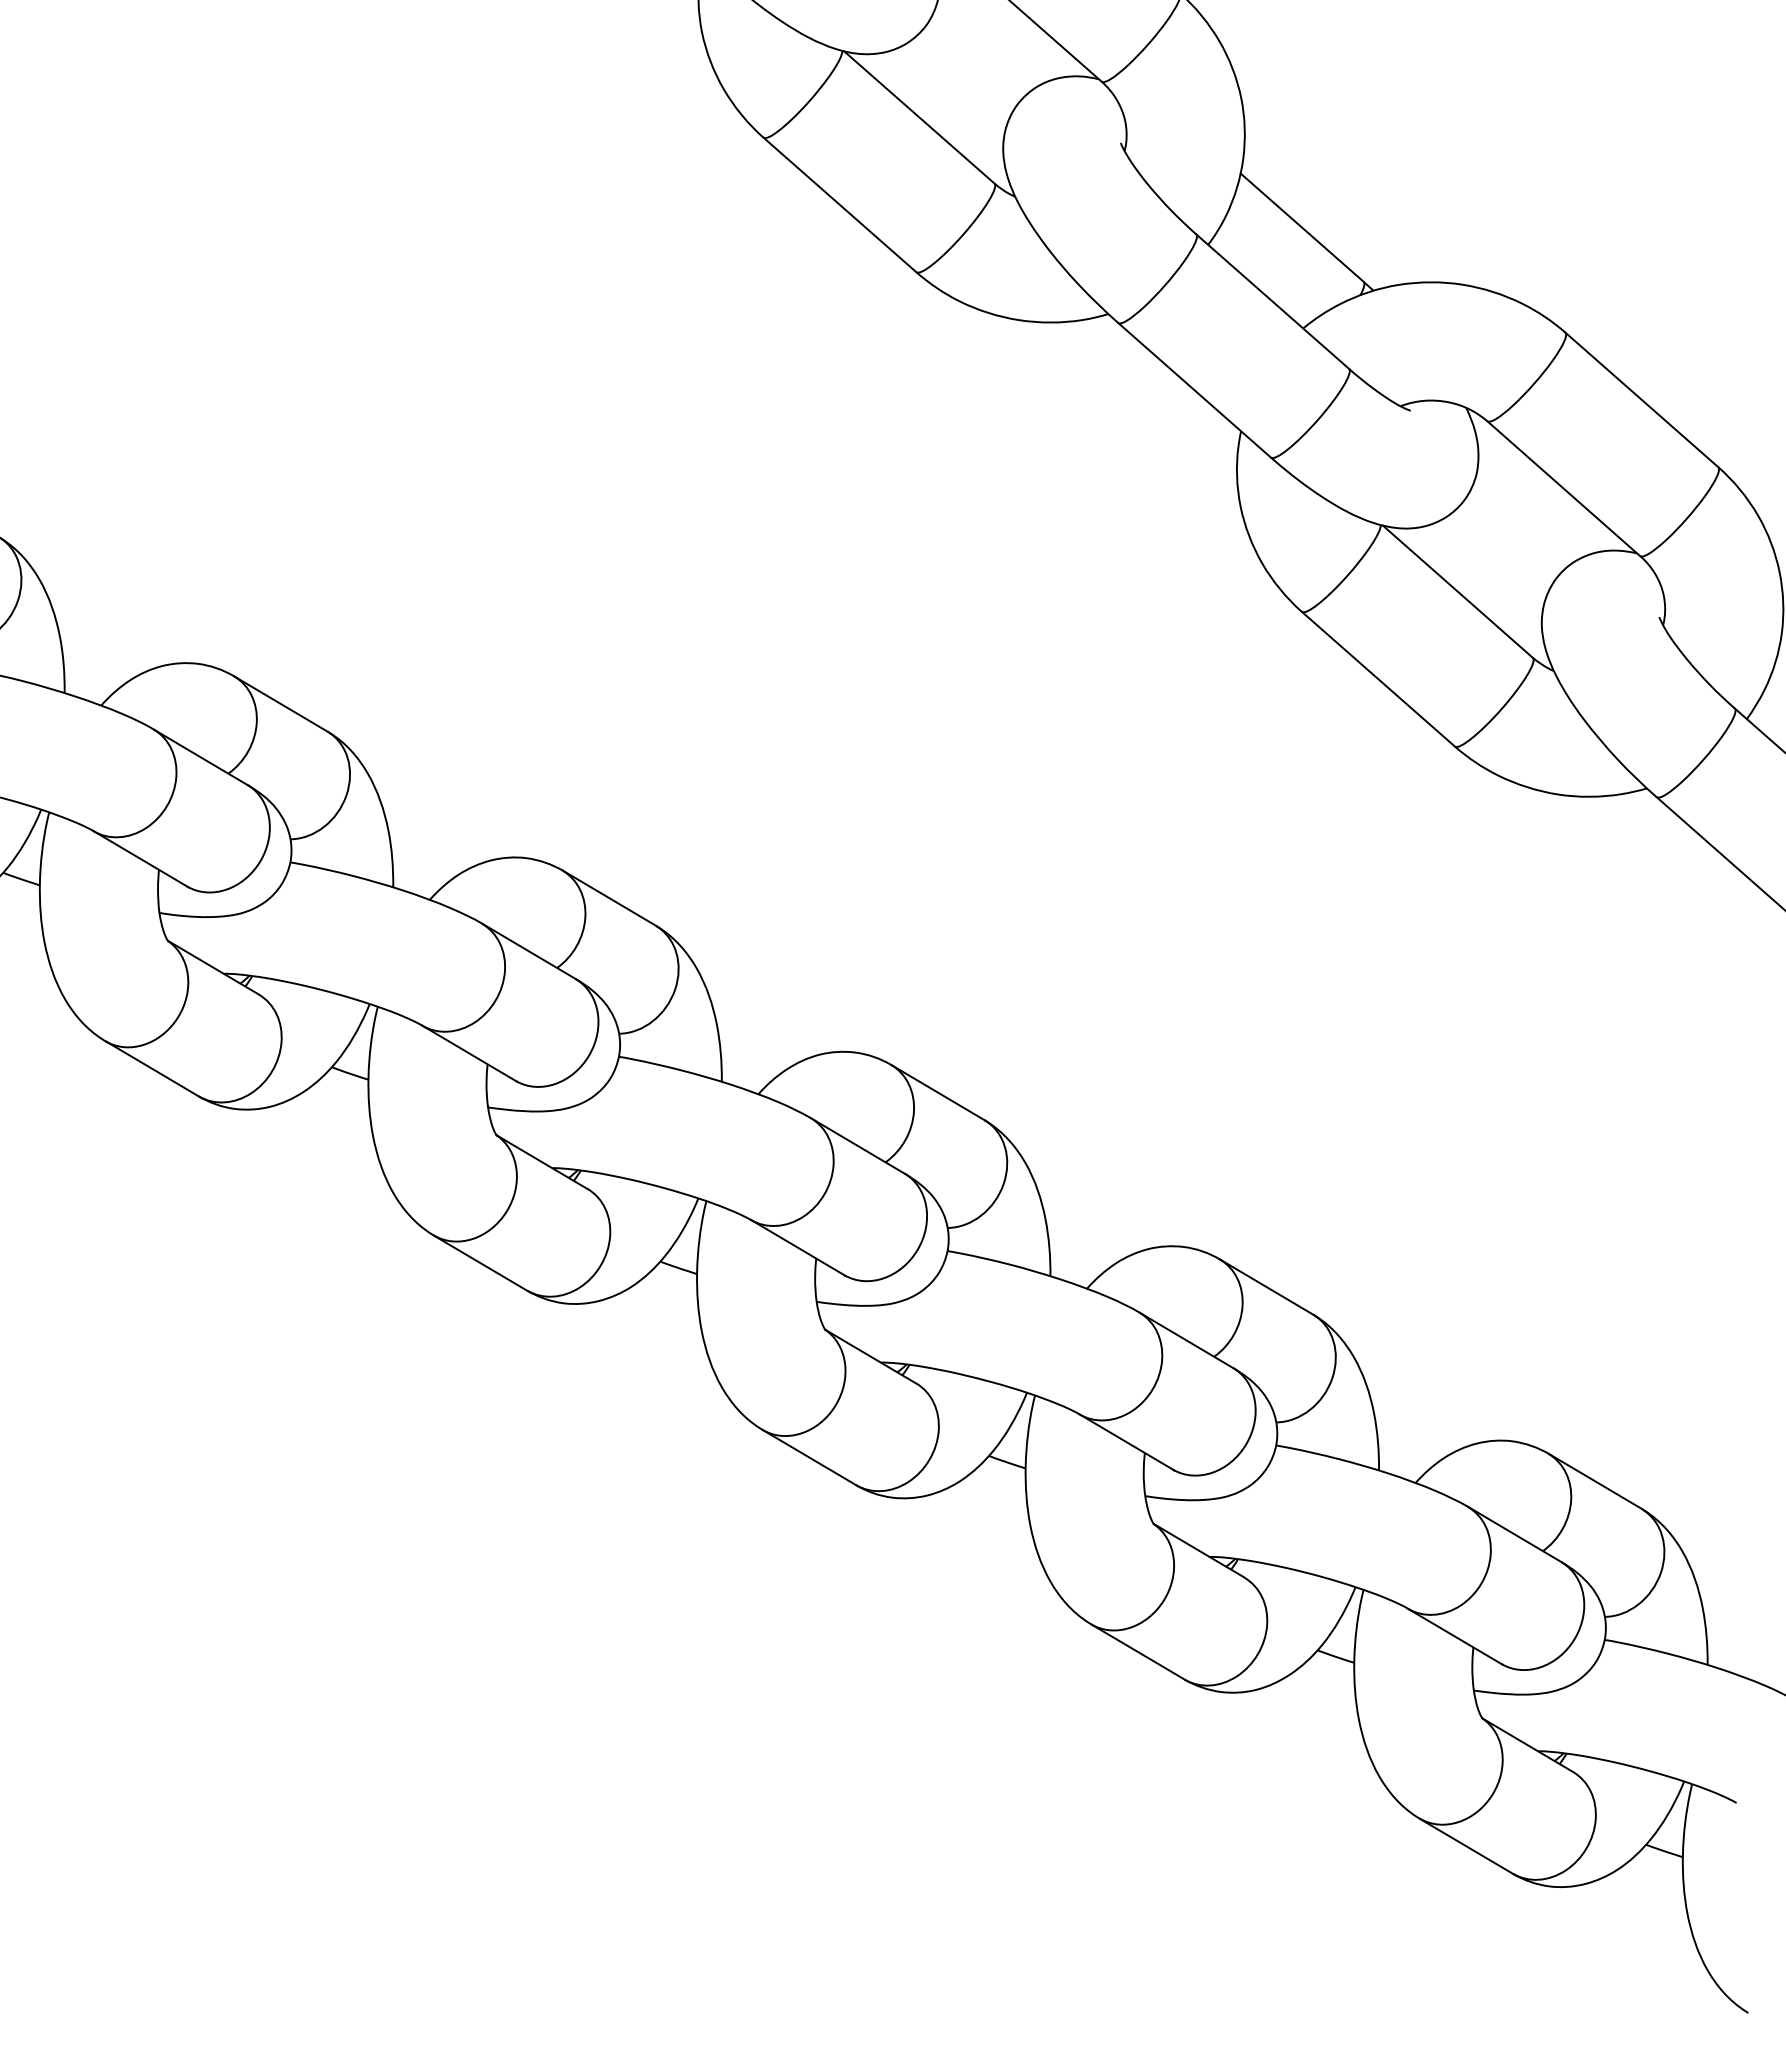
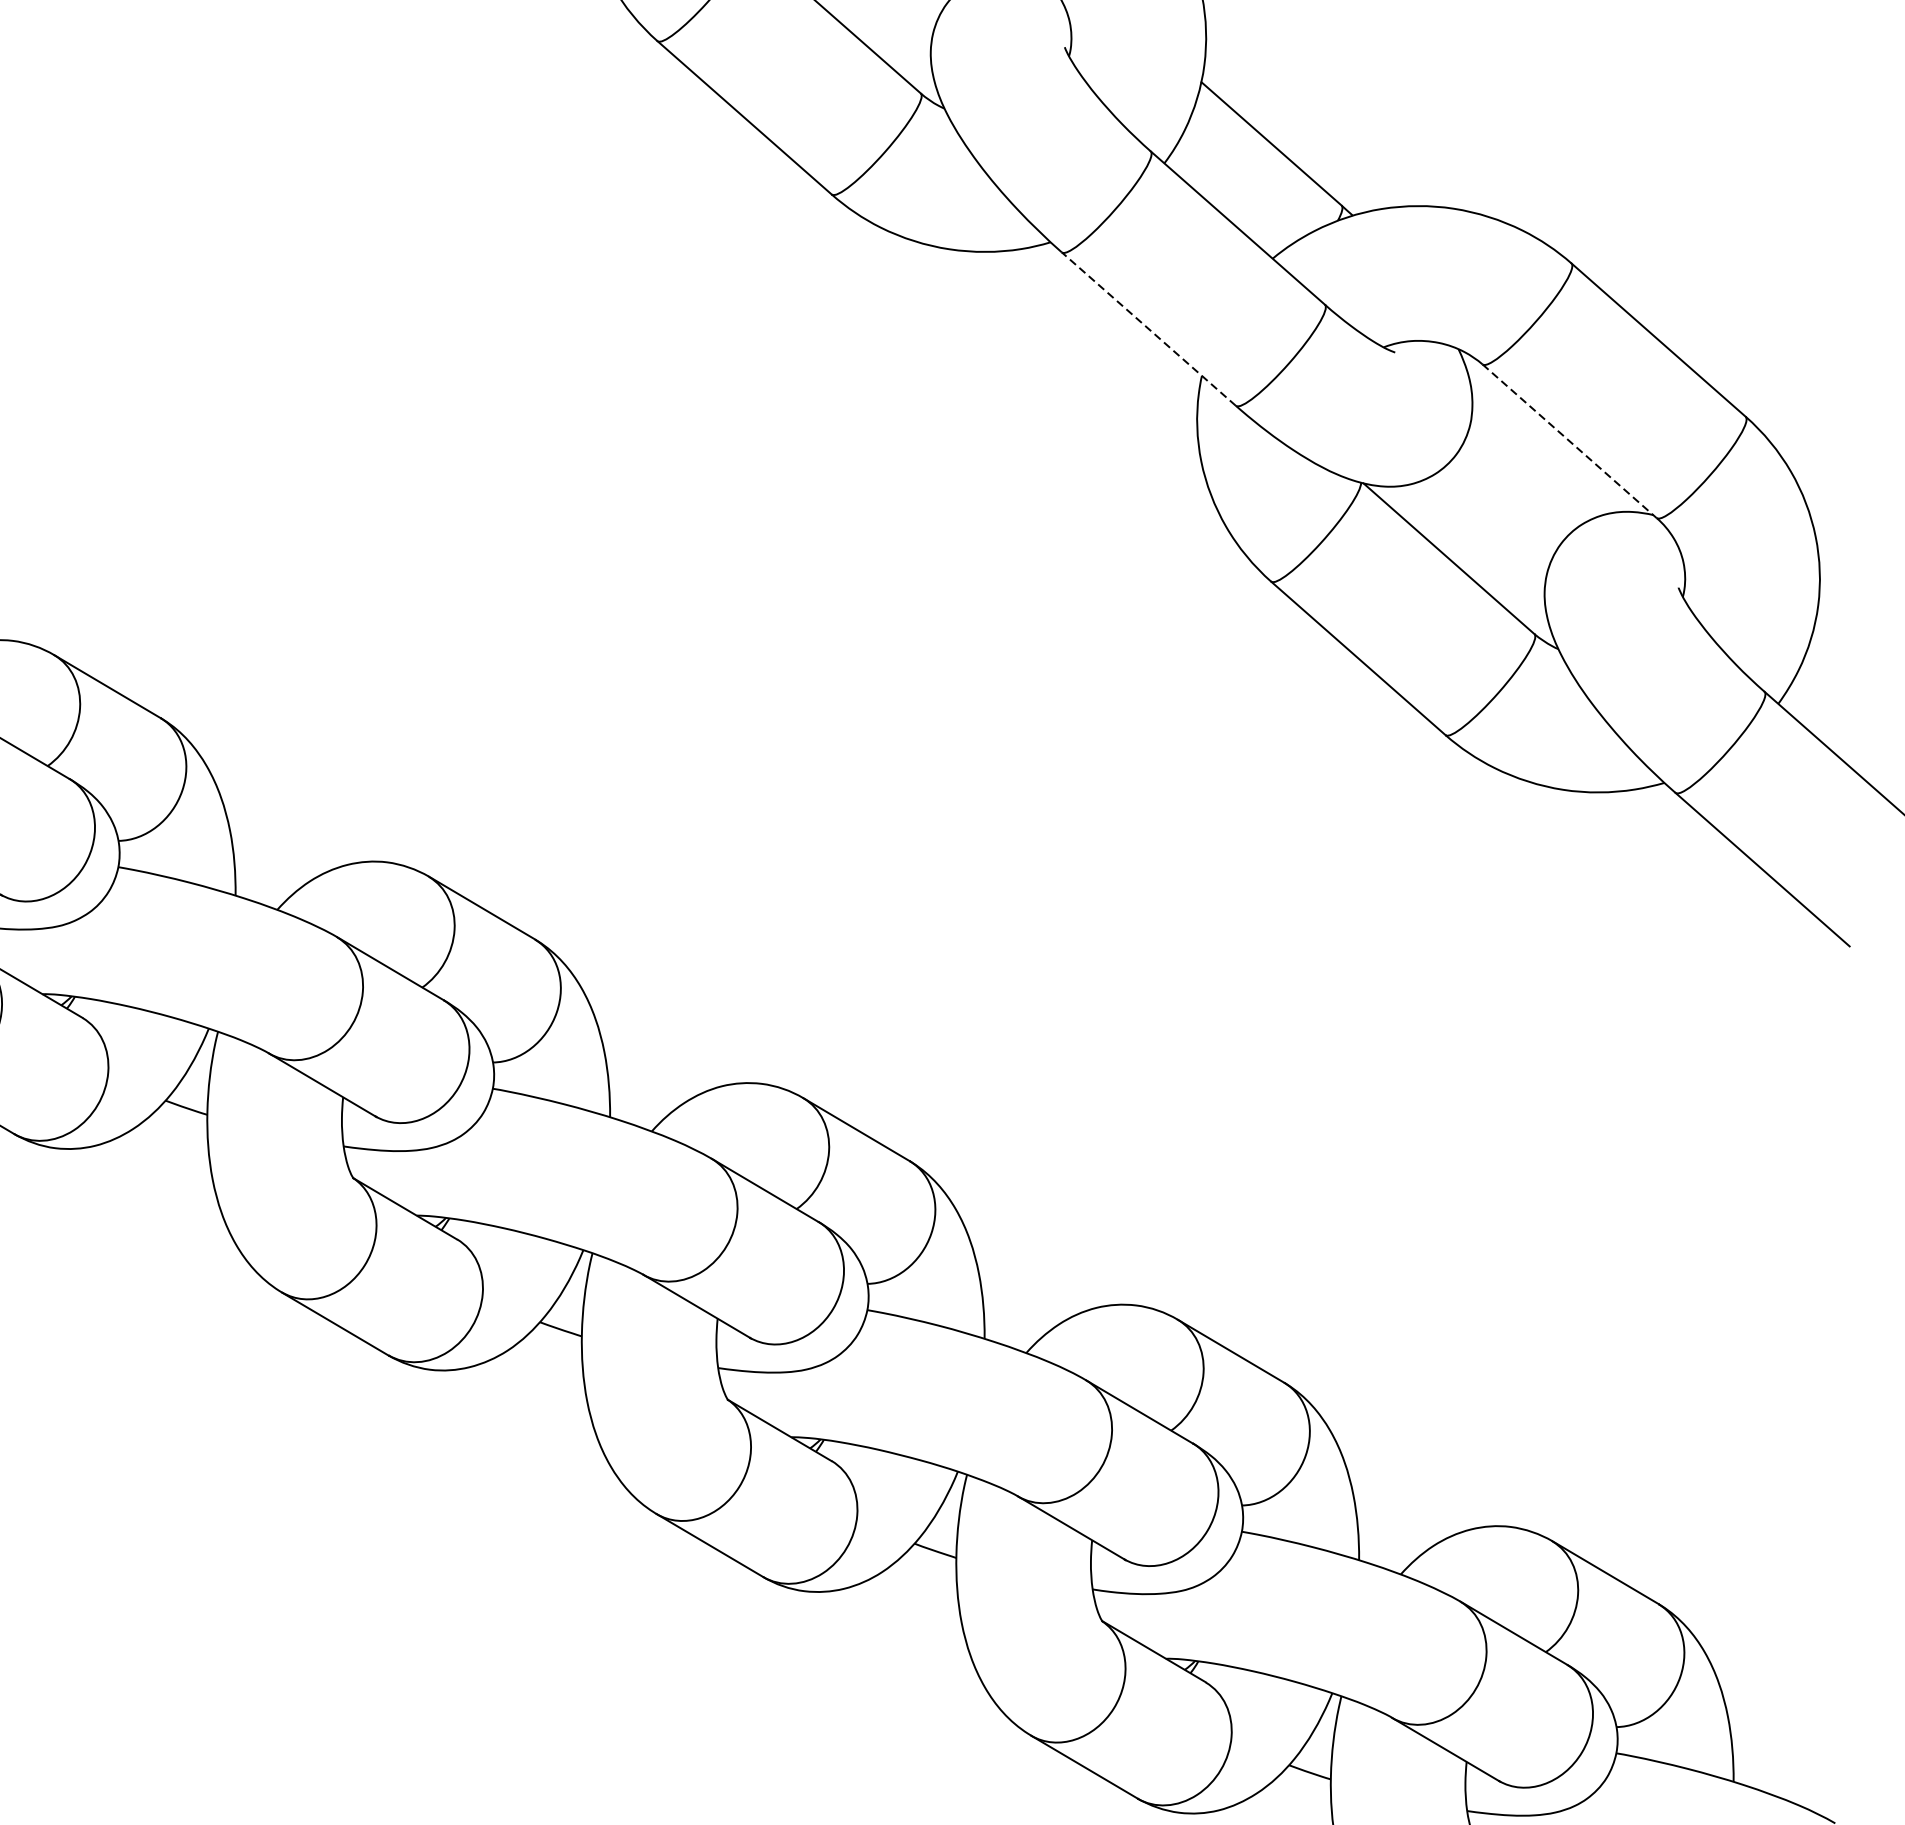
line: (1194, 390) -> (1148, 329), solid -> dashed
line: (1563, 488) -> (1569, 441), solid -> dashed

